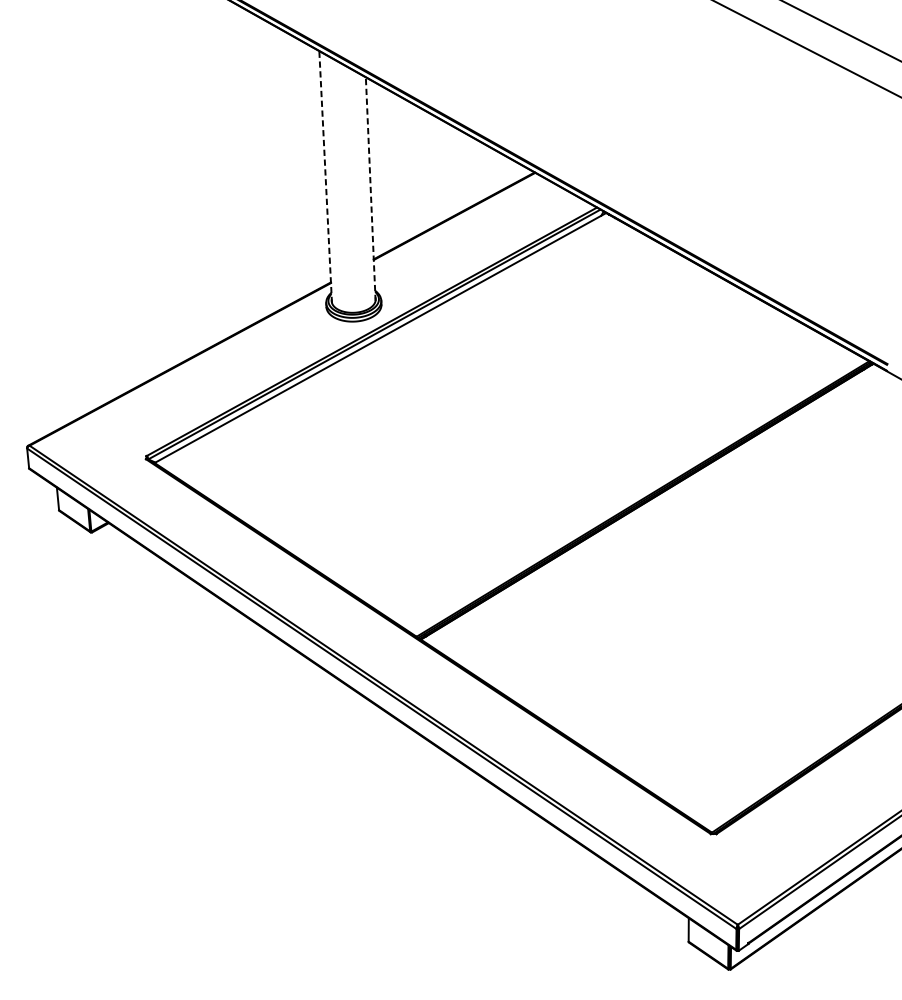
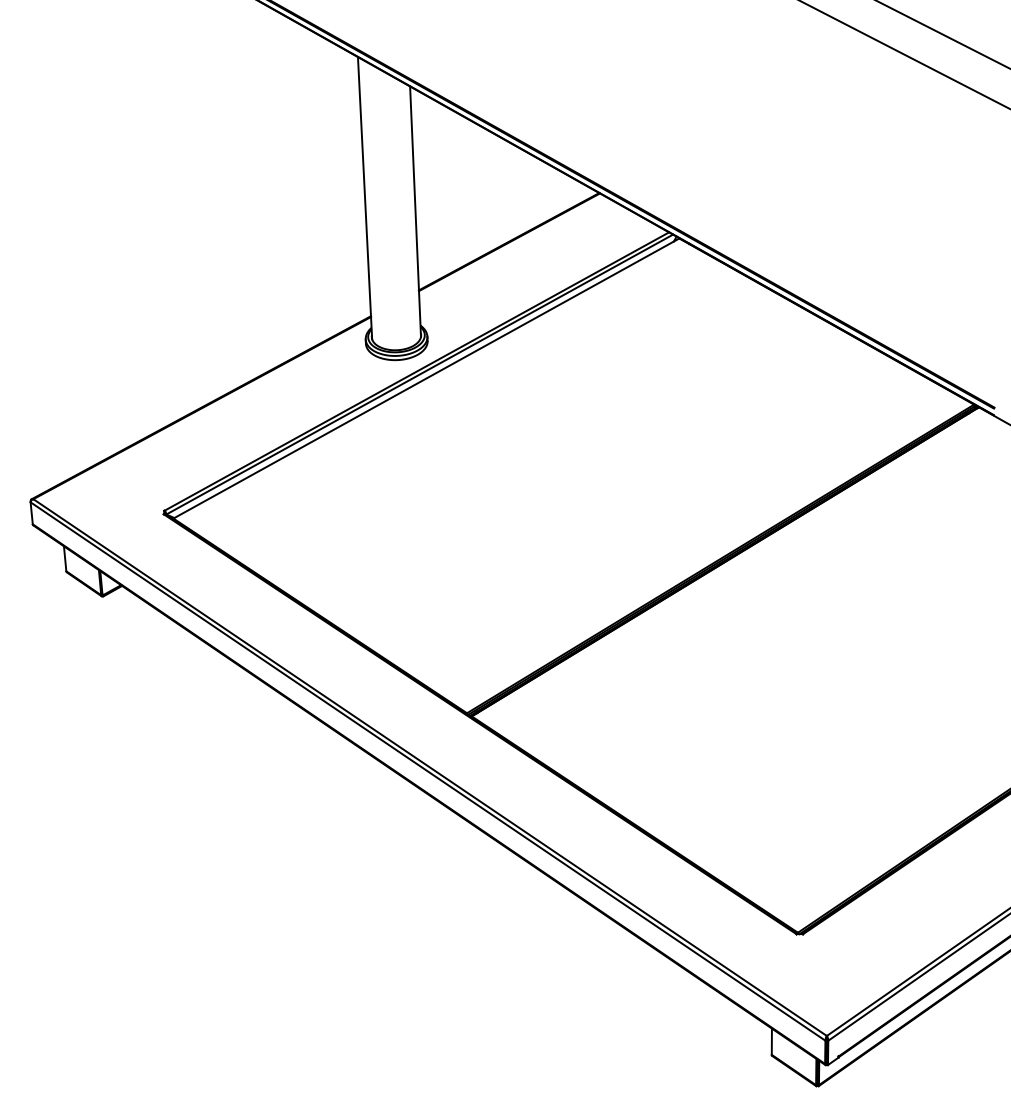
line: (326, 176) -> (365, 197), dashed -> solid
line: (370, 188) -> (415, 211), dashed -> solid

